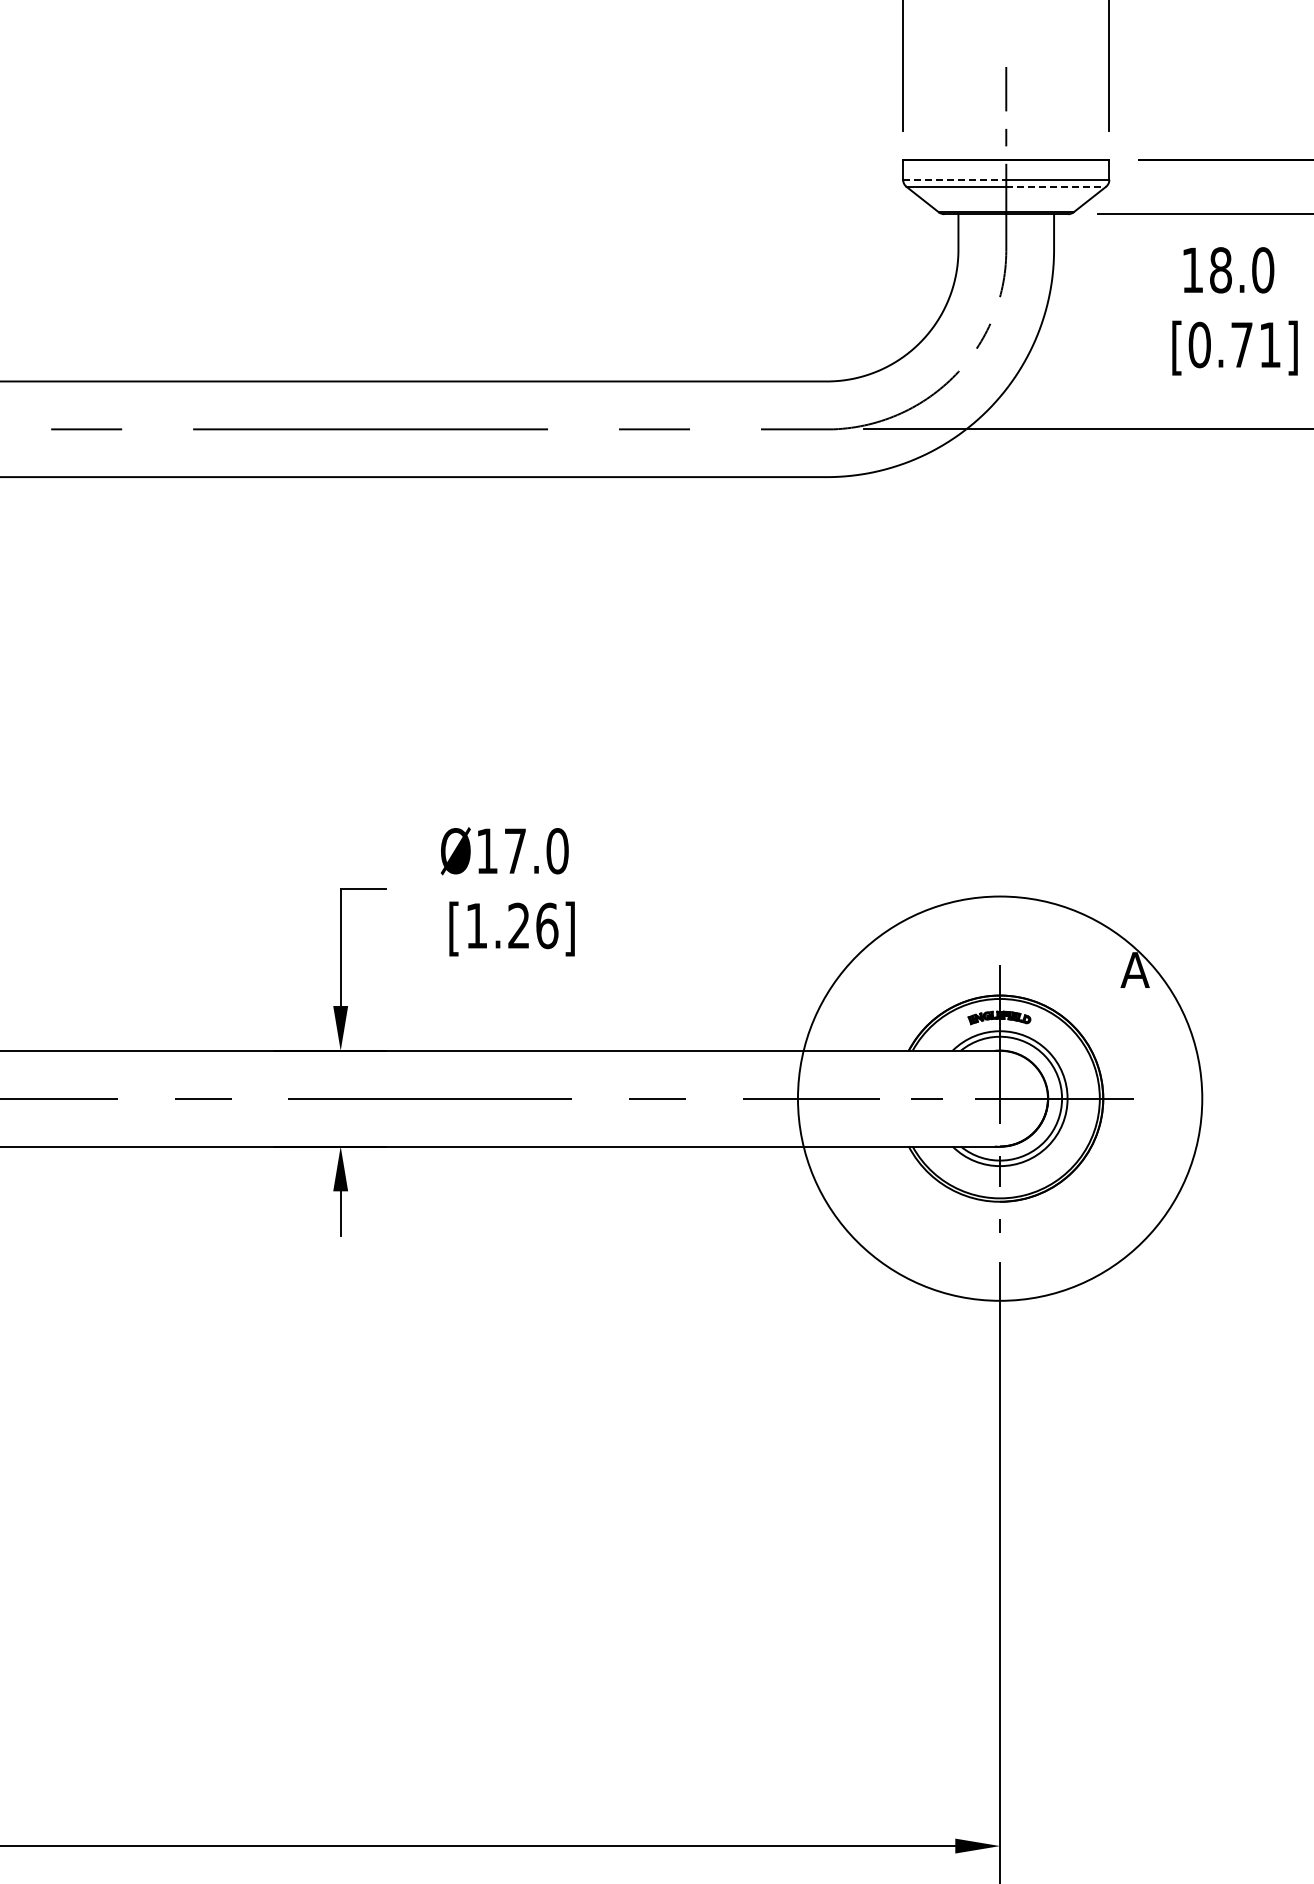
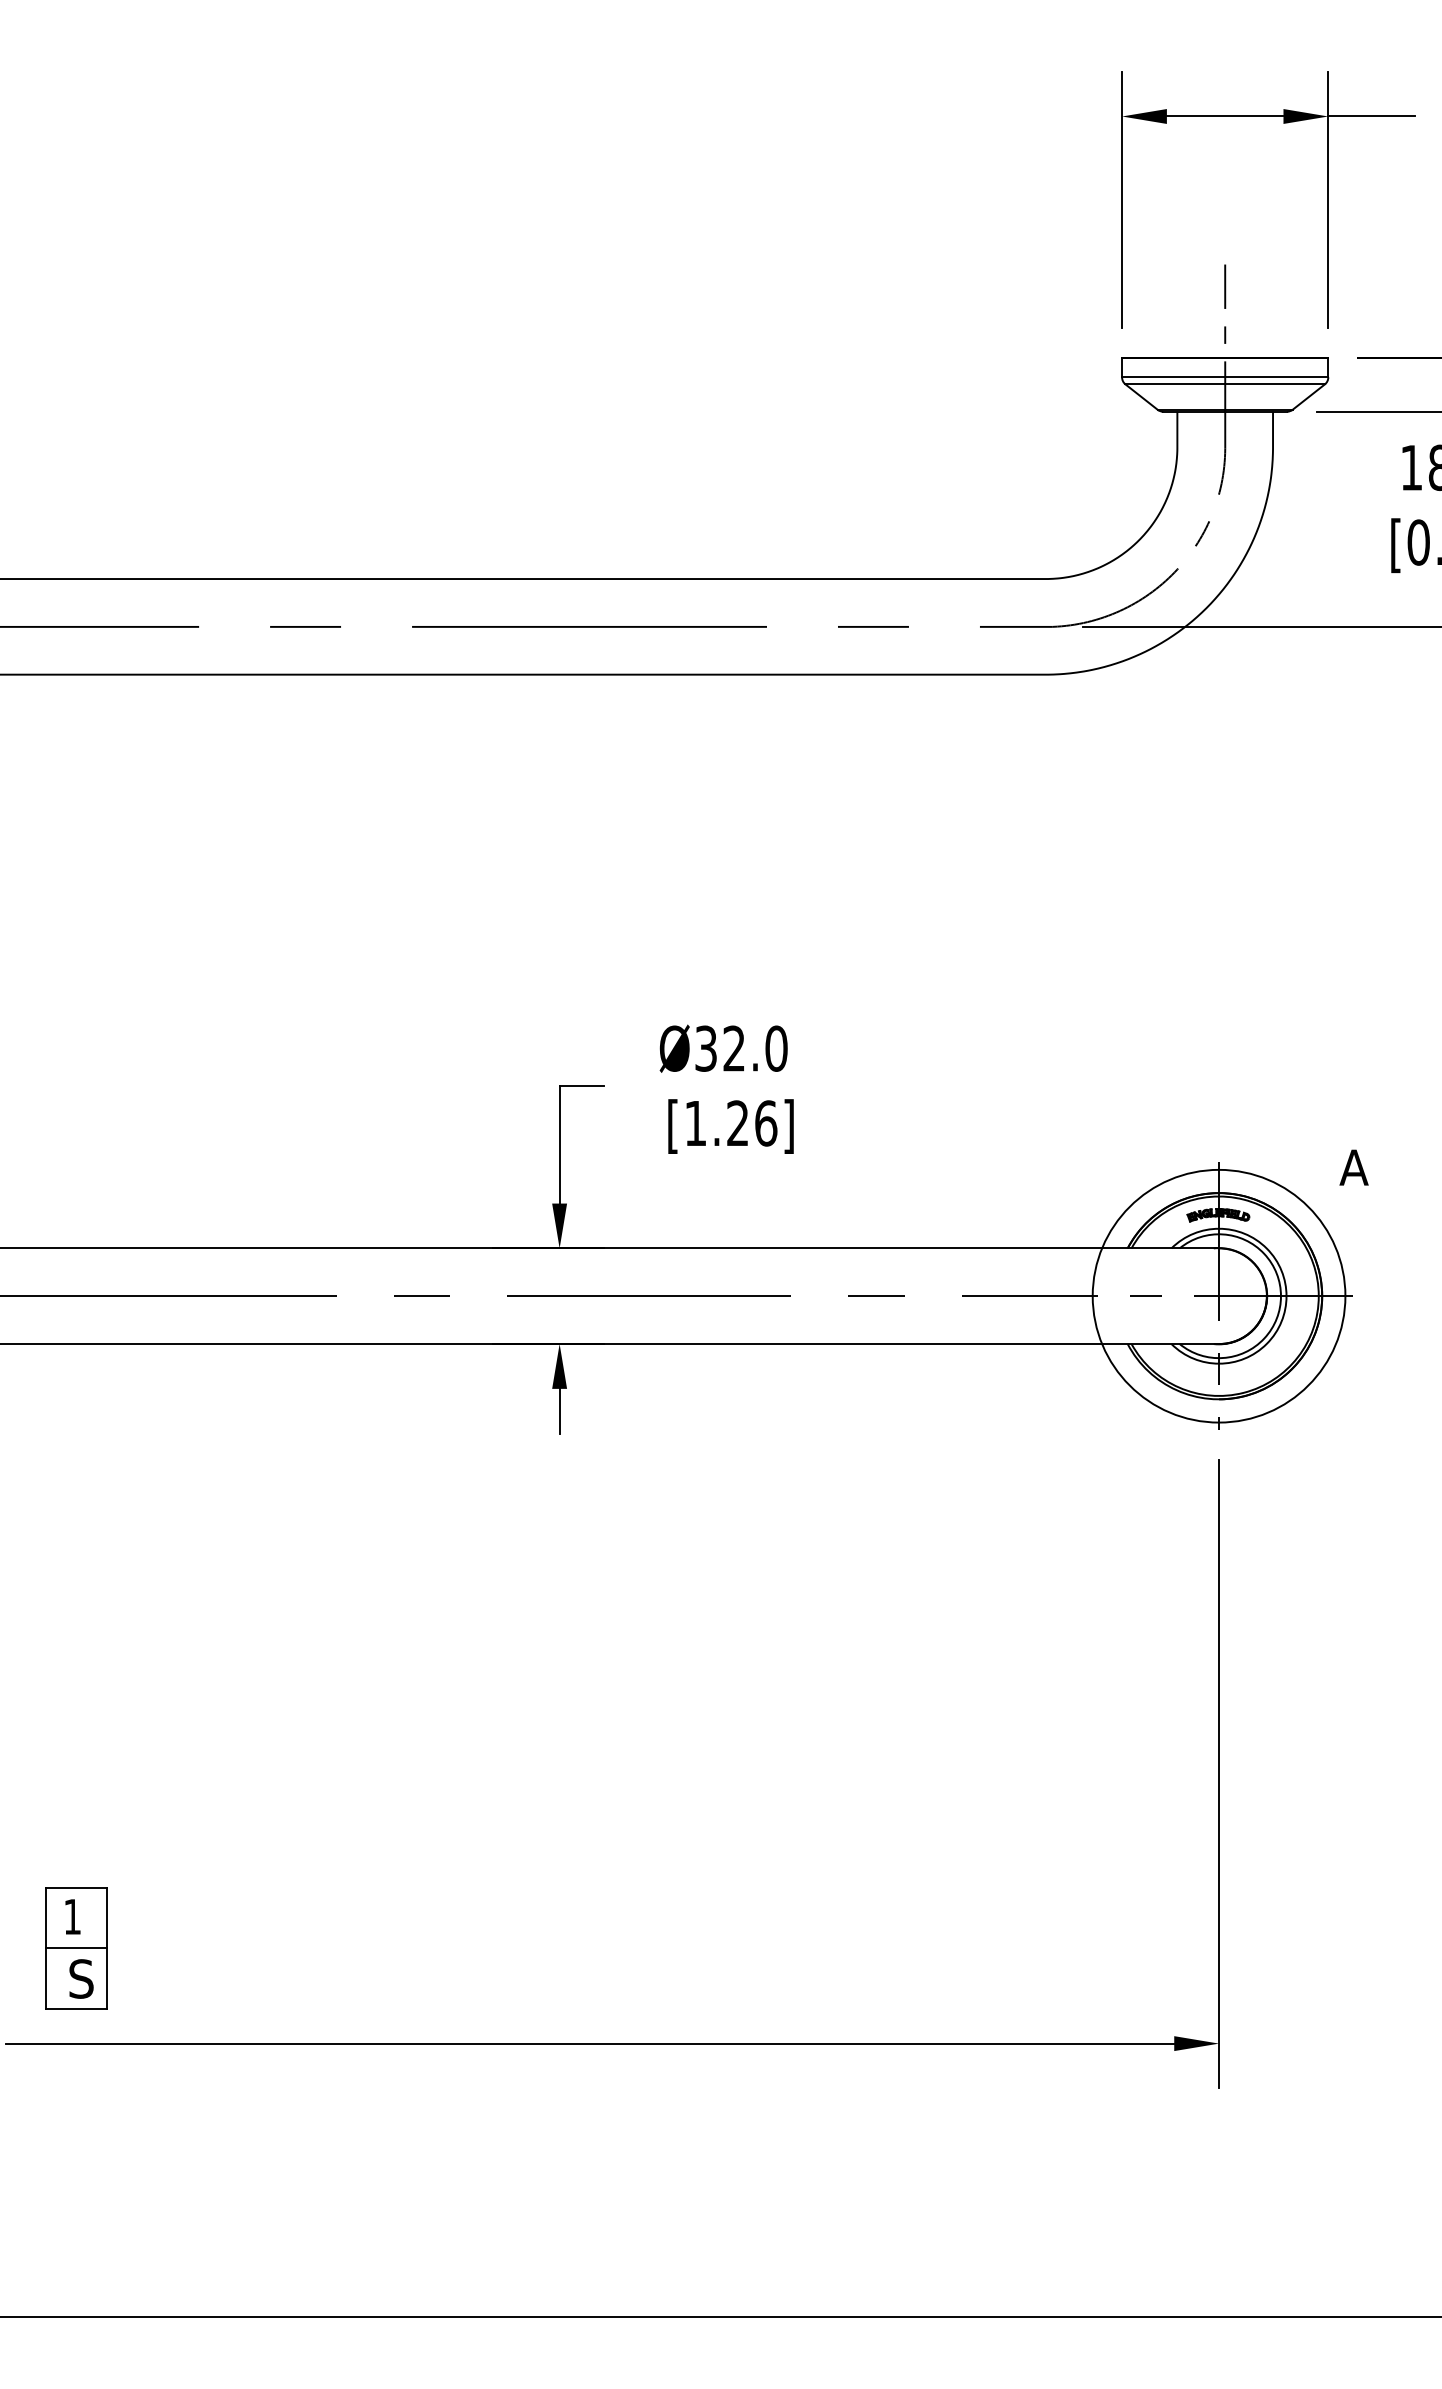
line: (954, 179) -> (1173, 377), dashed -> solid
line: (1056, 186) -> (1275, 384), dashed -> solid
text: (500, 850) -> (719, 1048), Ø17.0 -> Ø32.0
circle: (999, 1097) -> (1218, 1295), size x0.62

